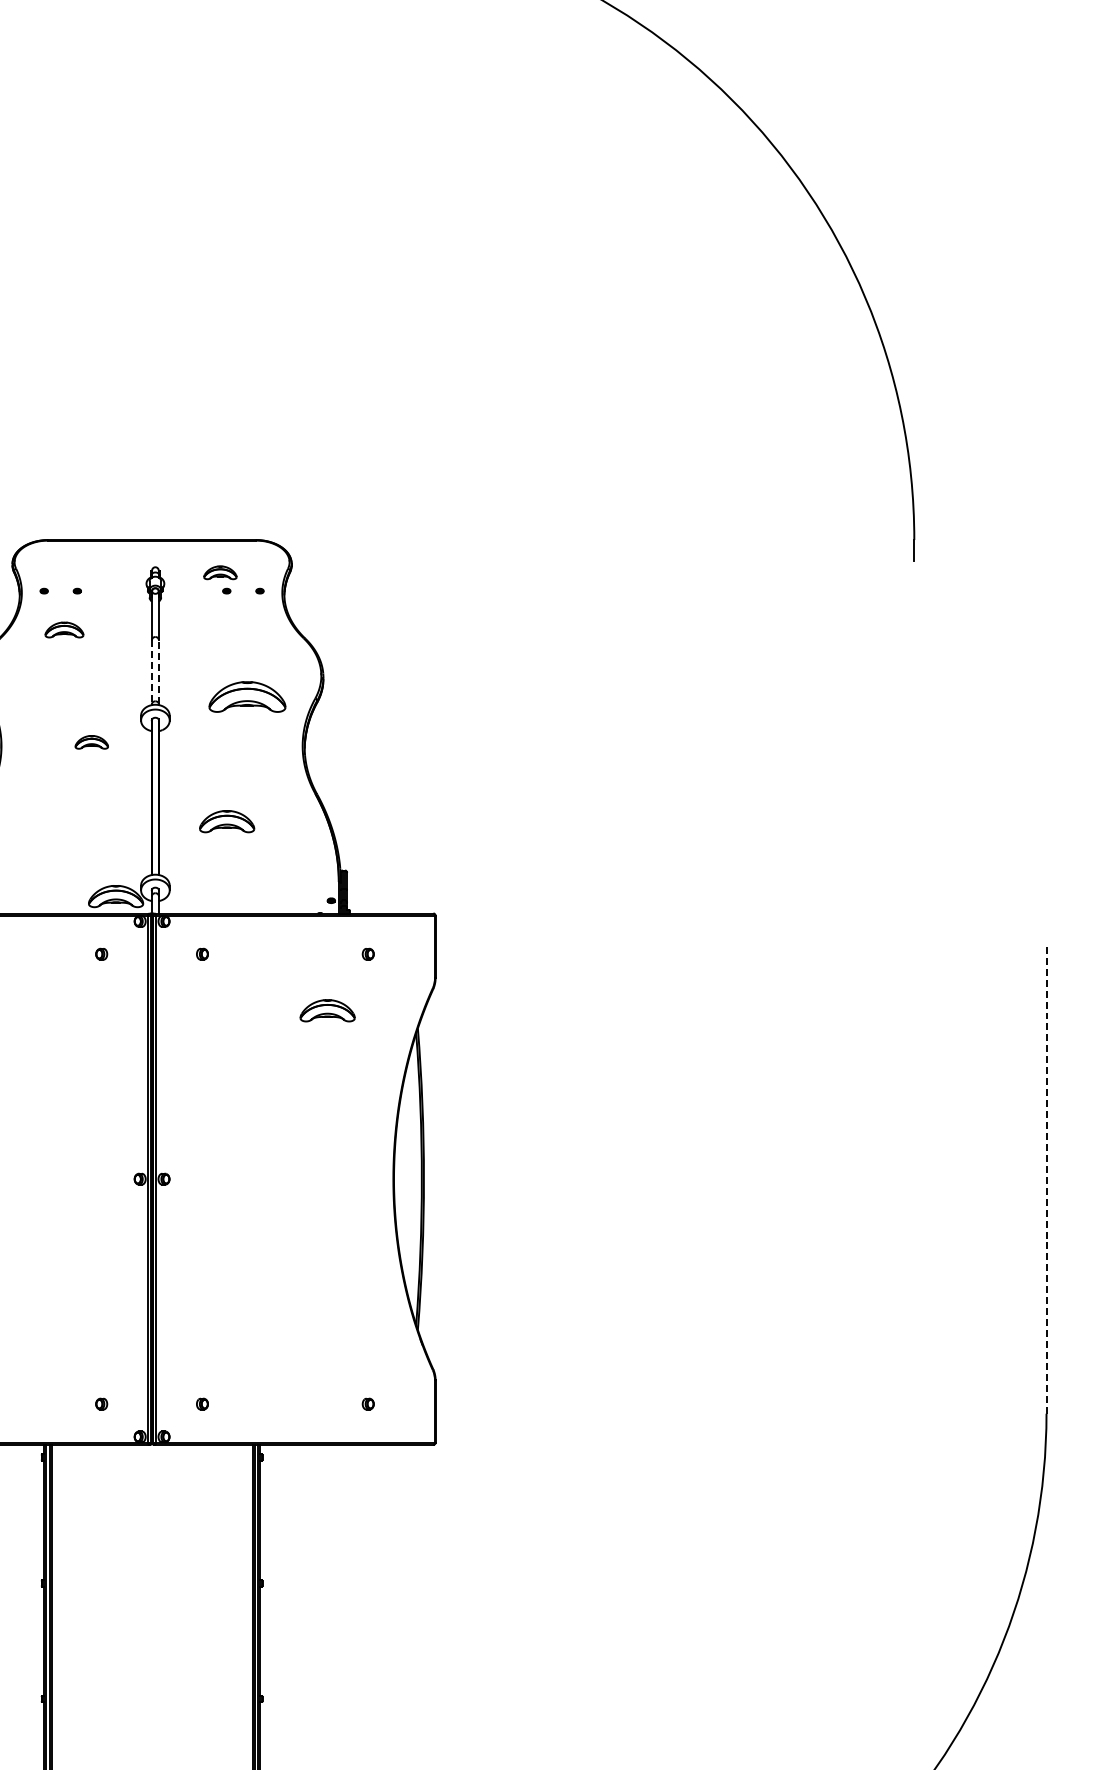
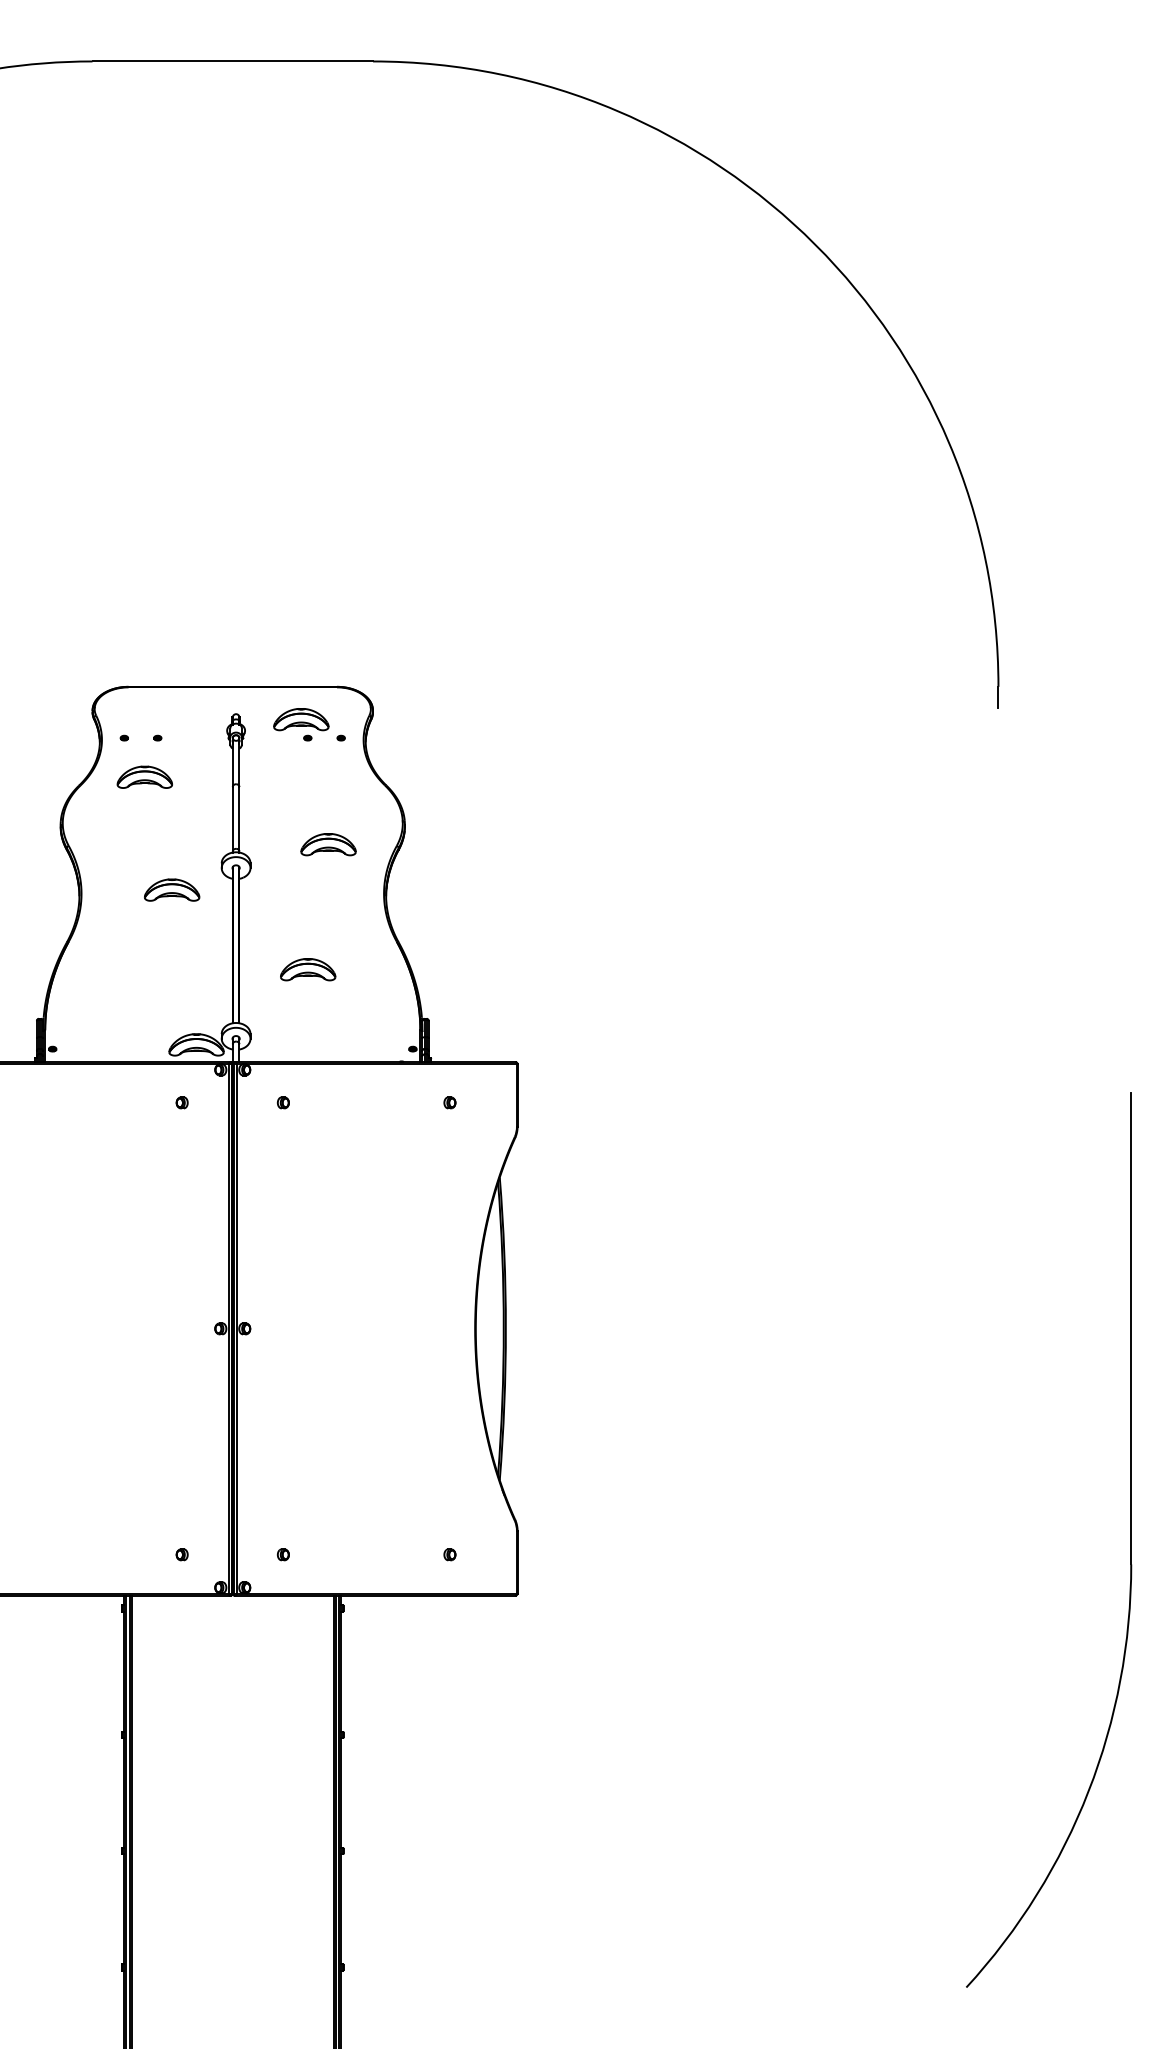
part: (220, 572) -> (301, 719), size x1.67
part: (64, 629) -> (144, 776), size x1.43
line: (158, 671) -> (239, 818), dashed -> solid
line: (151, 672) -> (232, 819), dashed -> solid
part: (247, 697) -> (328, 844), size x0.71
part: (92, 741) -> (172, 889), size x1.67
part: (328, 1010) -> (409, 1159), removed
line: (1046, 1178) -> (1131, 1328), dashed -> solid

